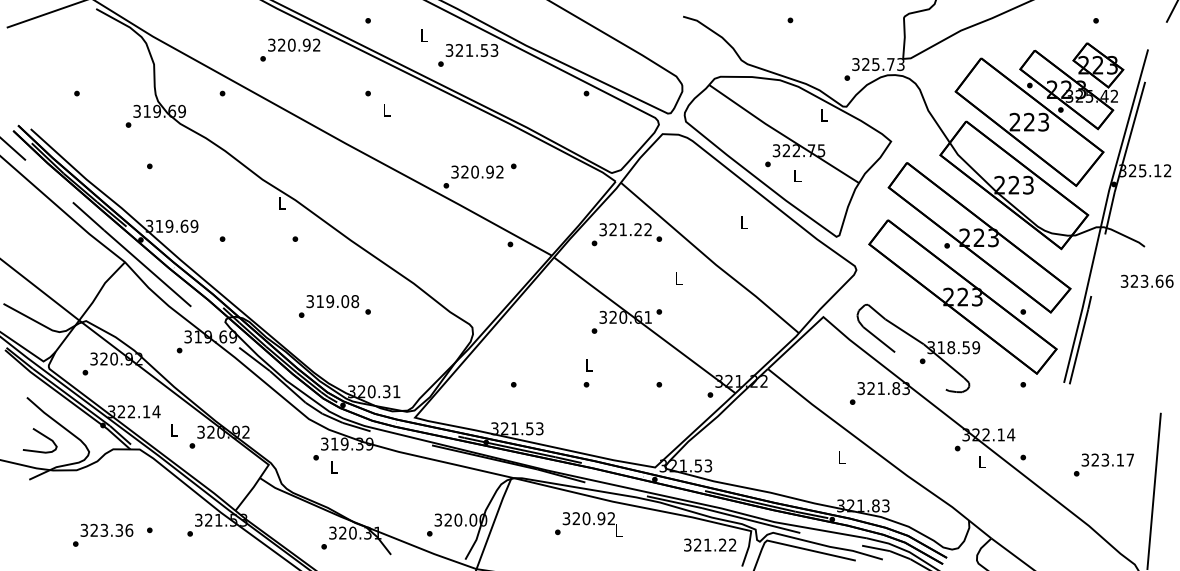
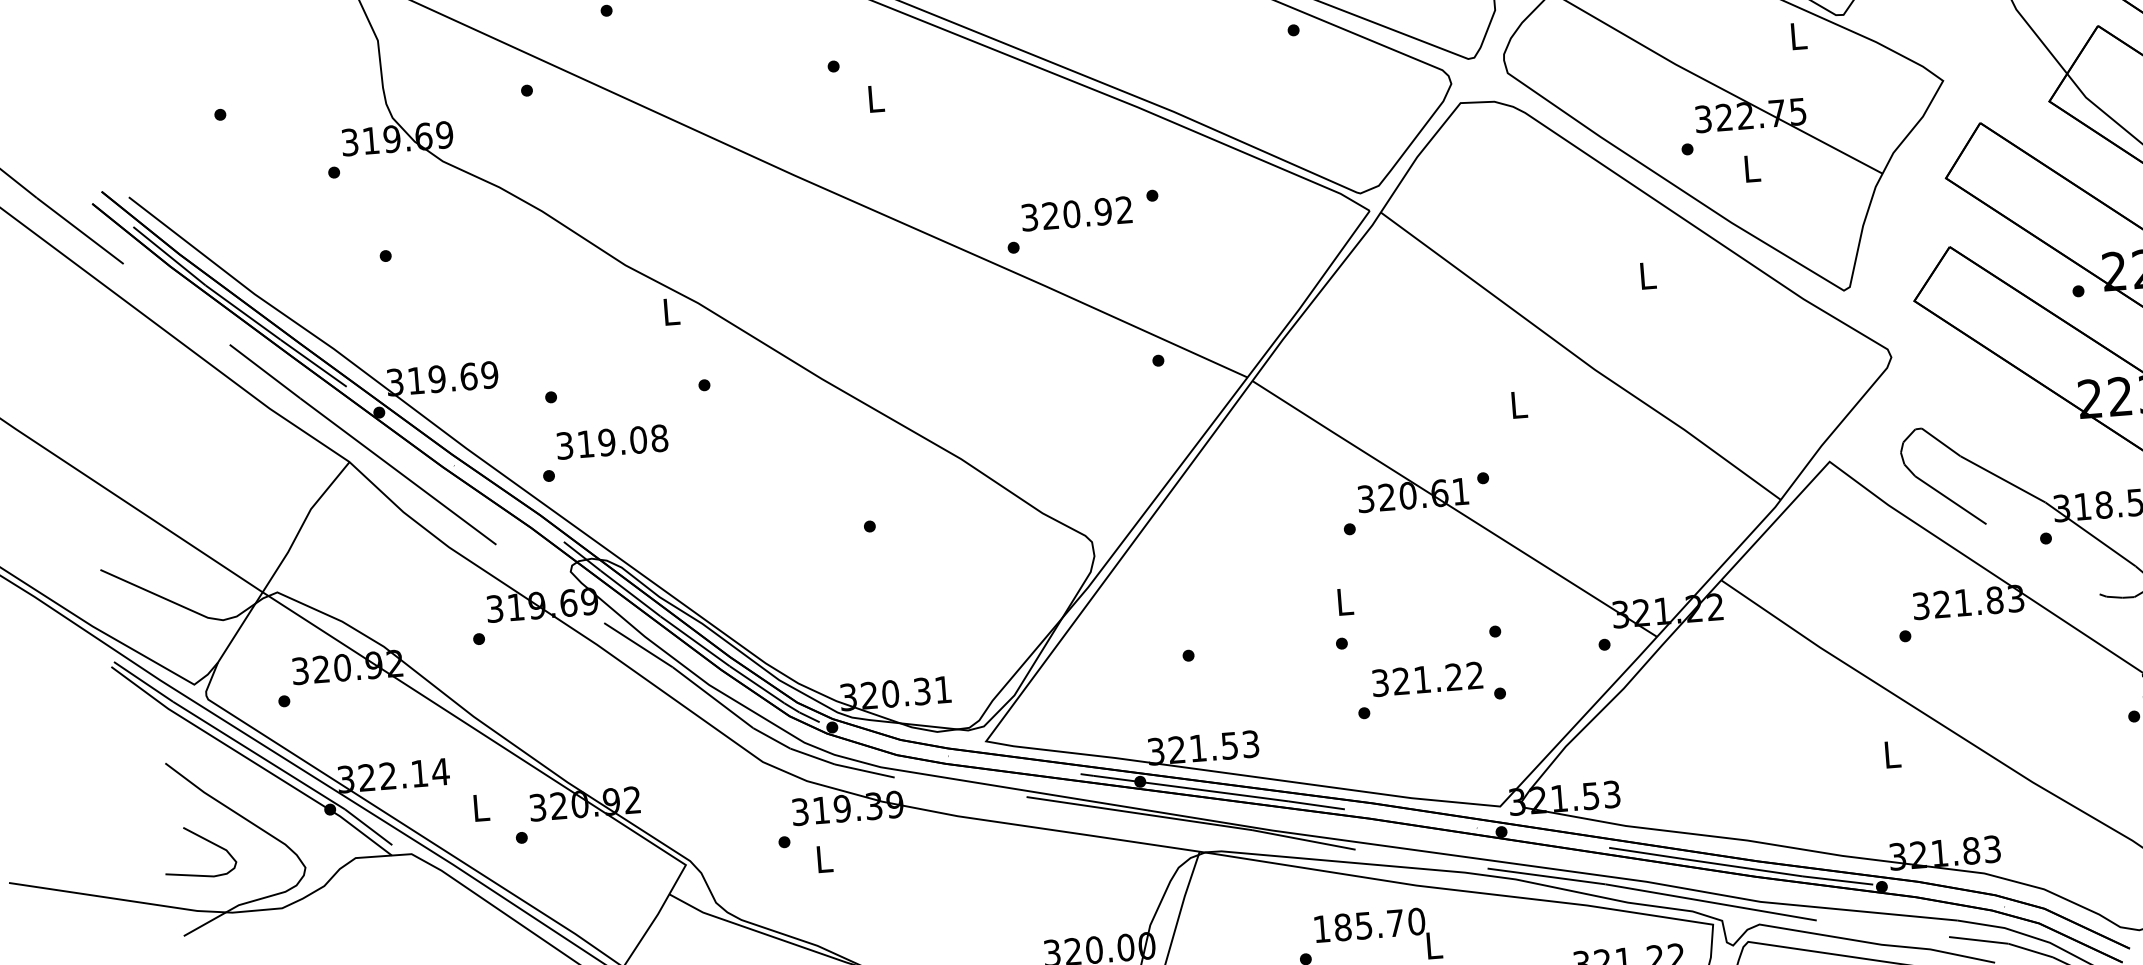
text: (626, 234) -> (1430, 689), moved
text: (329, 306) -> (606, 453), moved
text: (588, 518) -> (1368, 925), 320.92 -> 185.70

